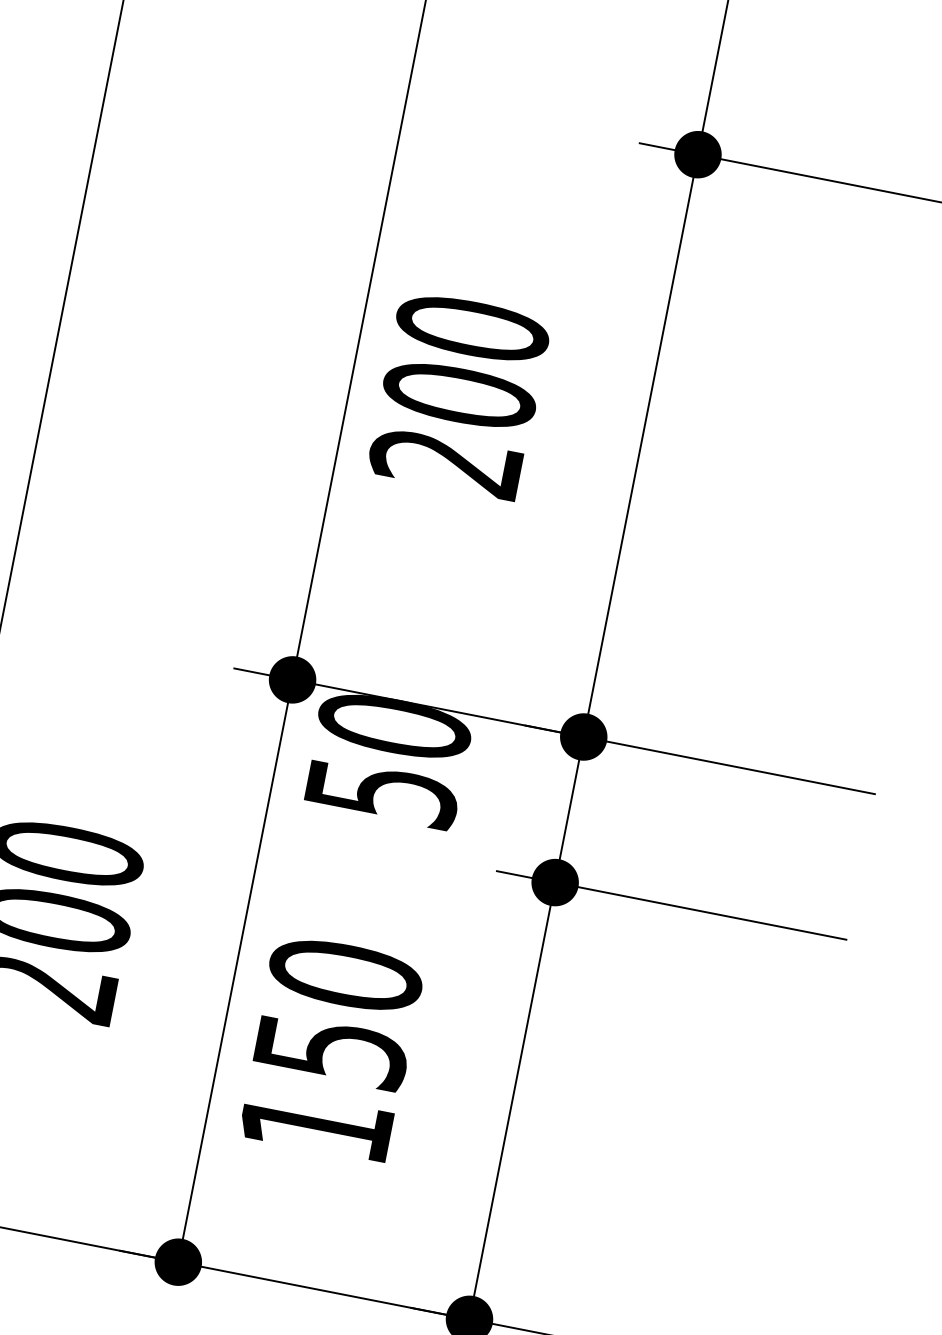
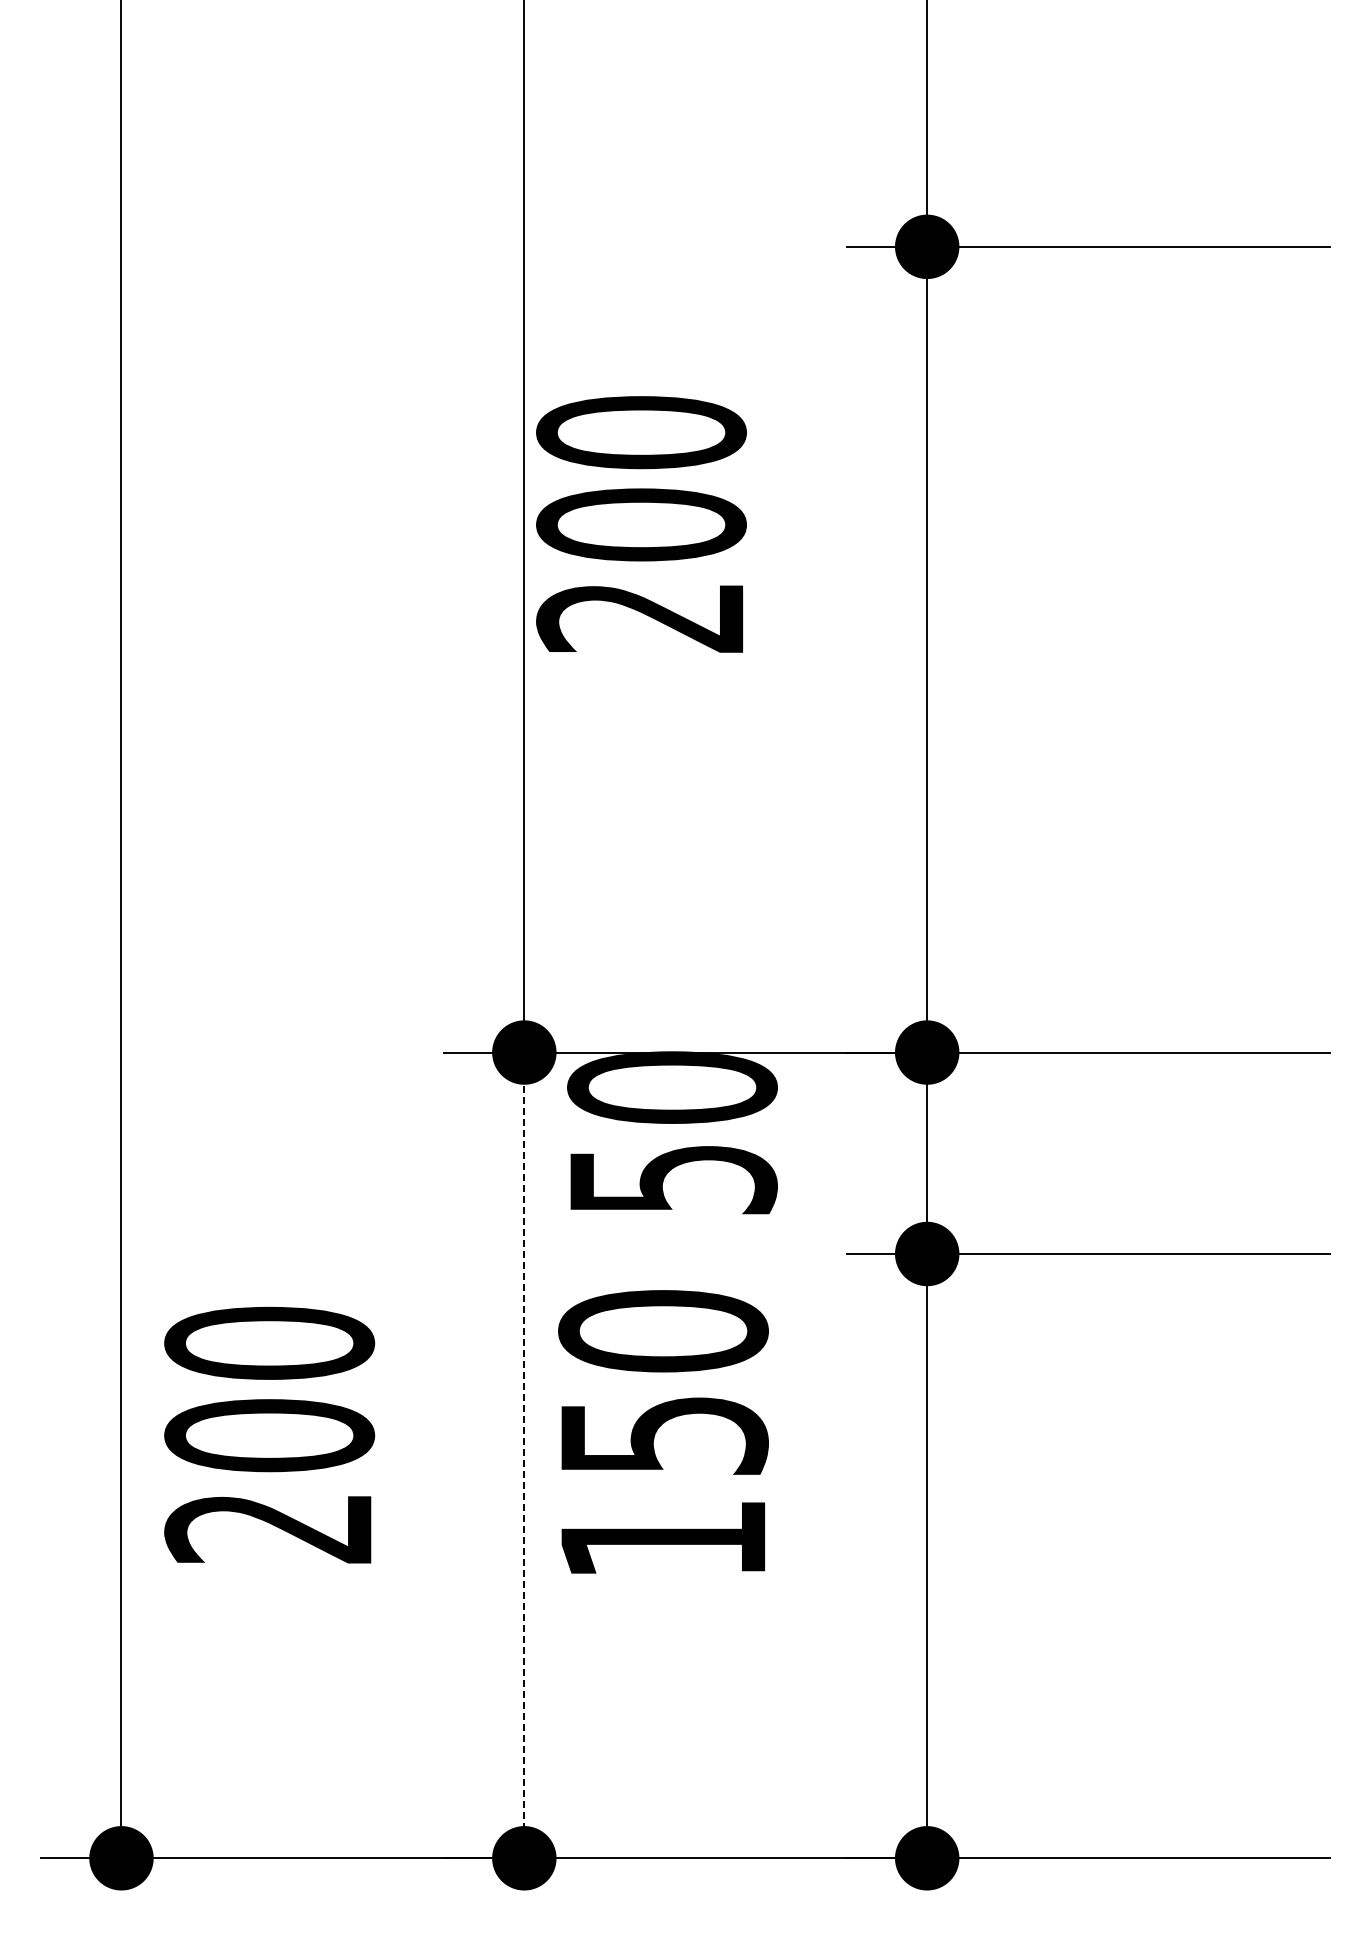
text: (459, 395) -> (641, 524), moved
line: (235, 971) -> (524, 1455), solid -> dashed
text: (331, 1047) -> (663, 1431), moved

